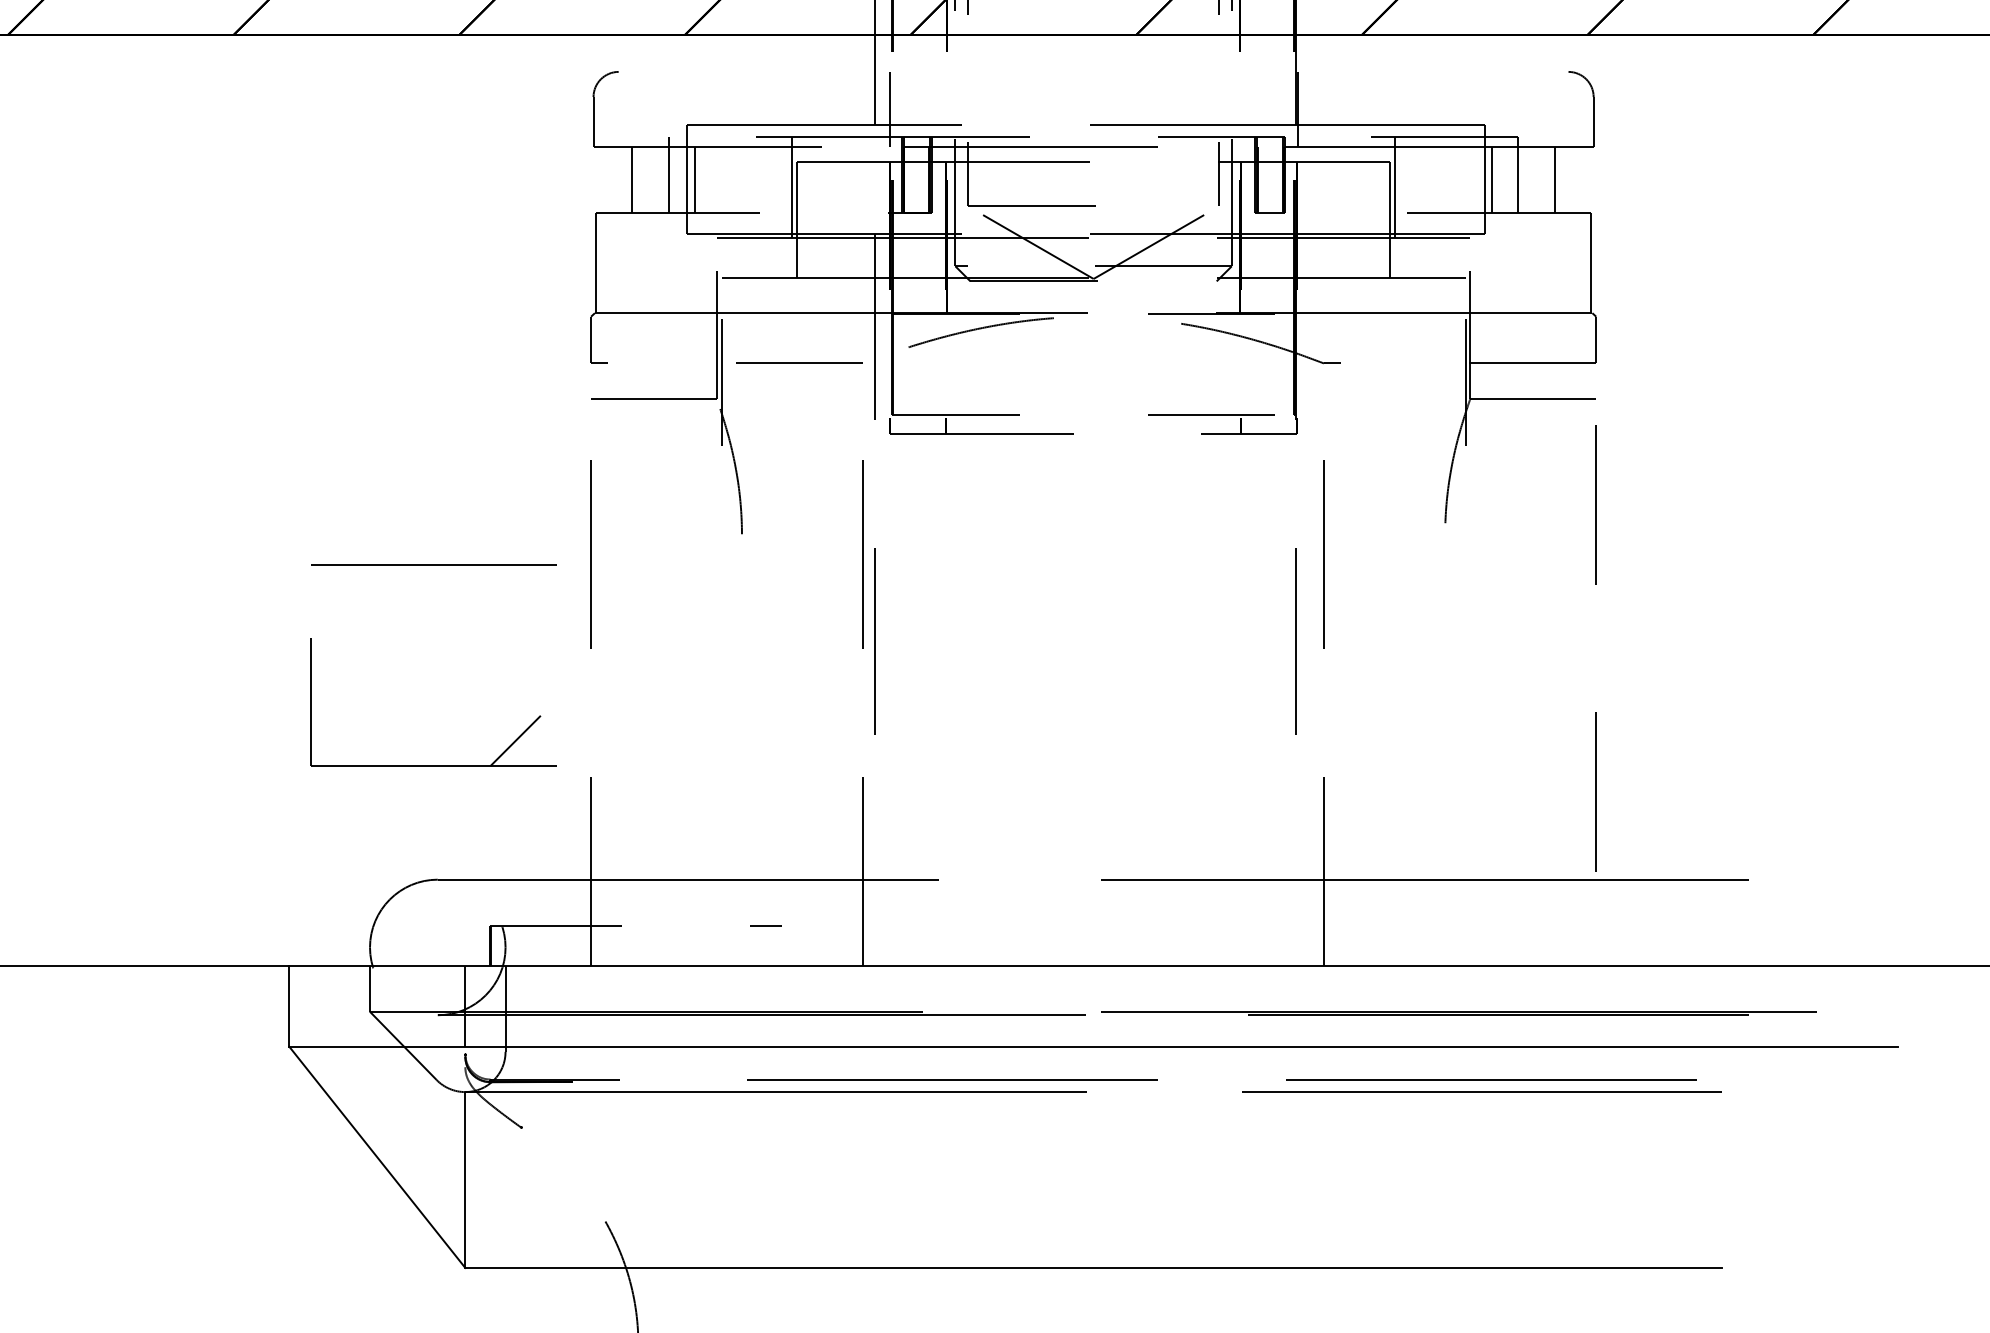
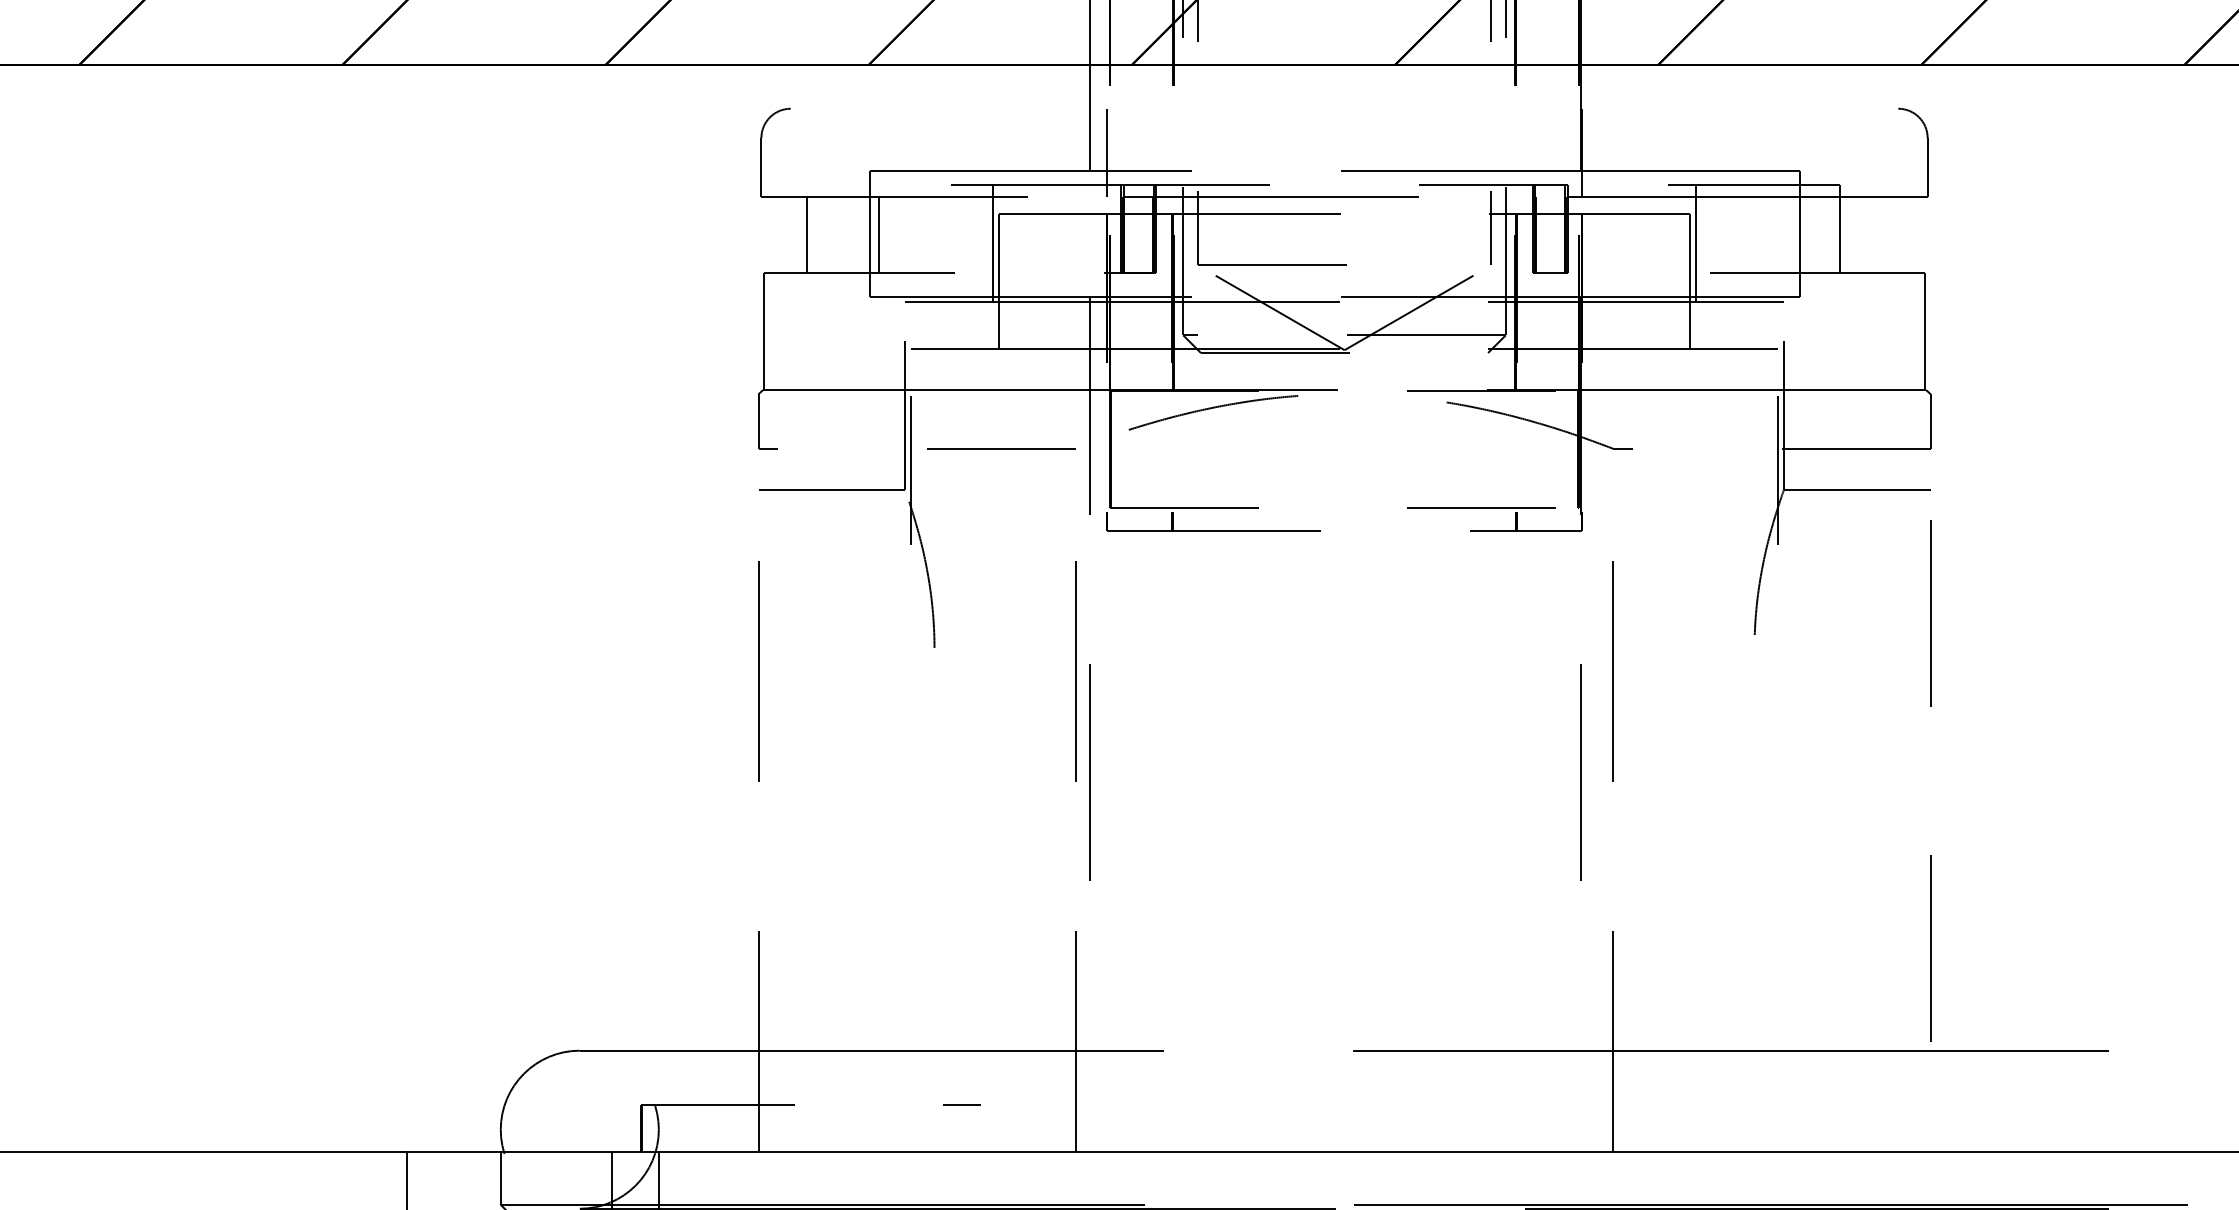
line: (668, 174) -> (848, 228), removed
line: (1492, 179) -> (1809, 234), removed
line: (1554, 179) -> (1881, 234), removed
line: (433, 564) -> (574, 683), removed
part: (433, 765) -> (574, 917), removed

